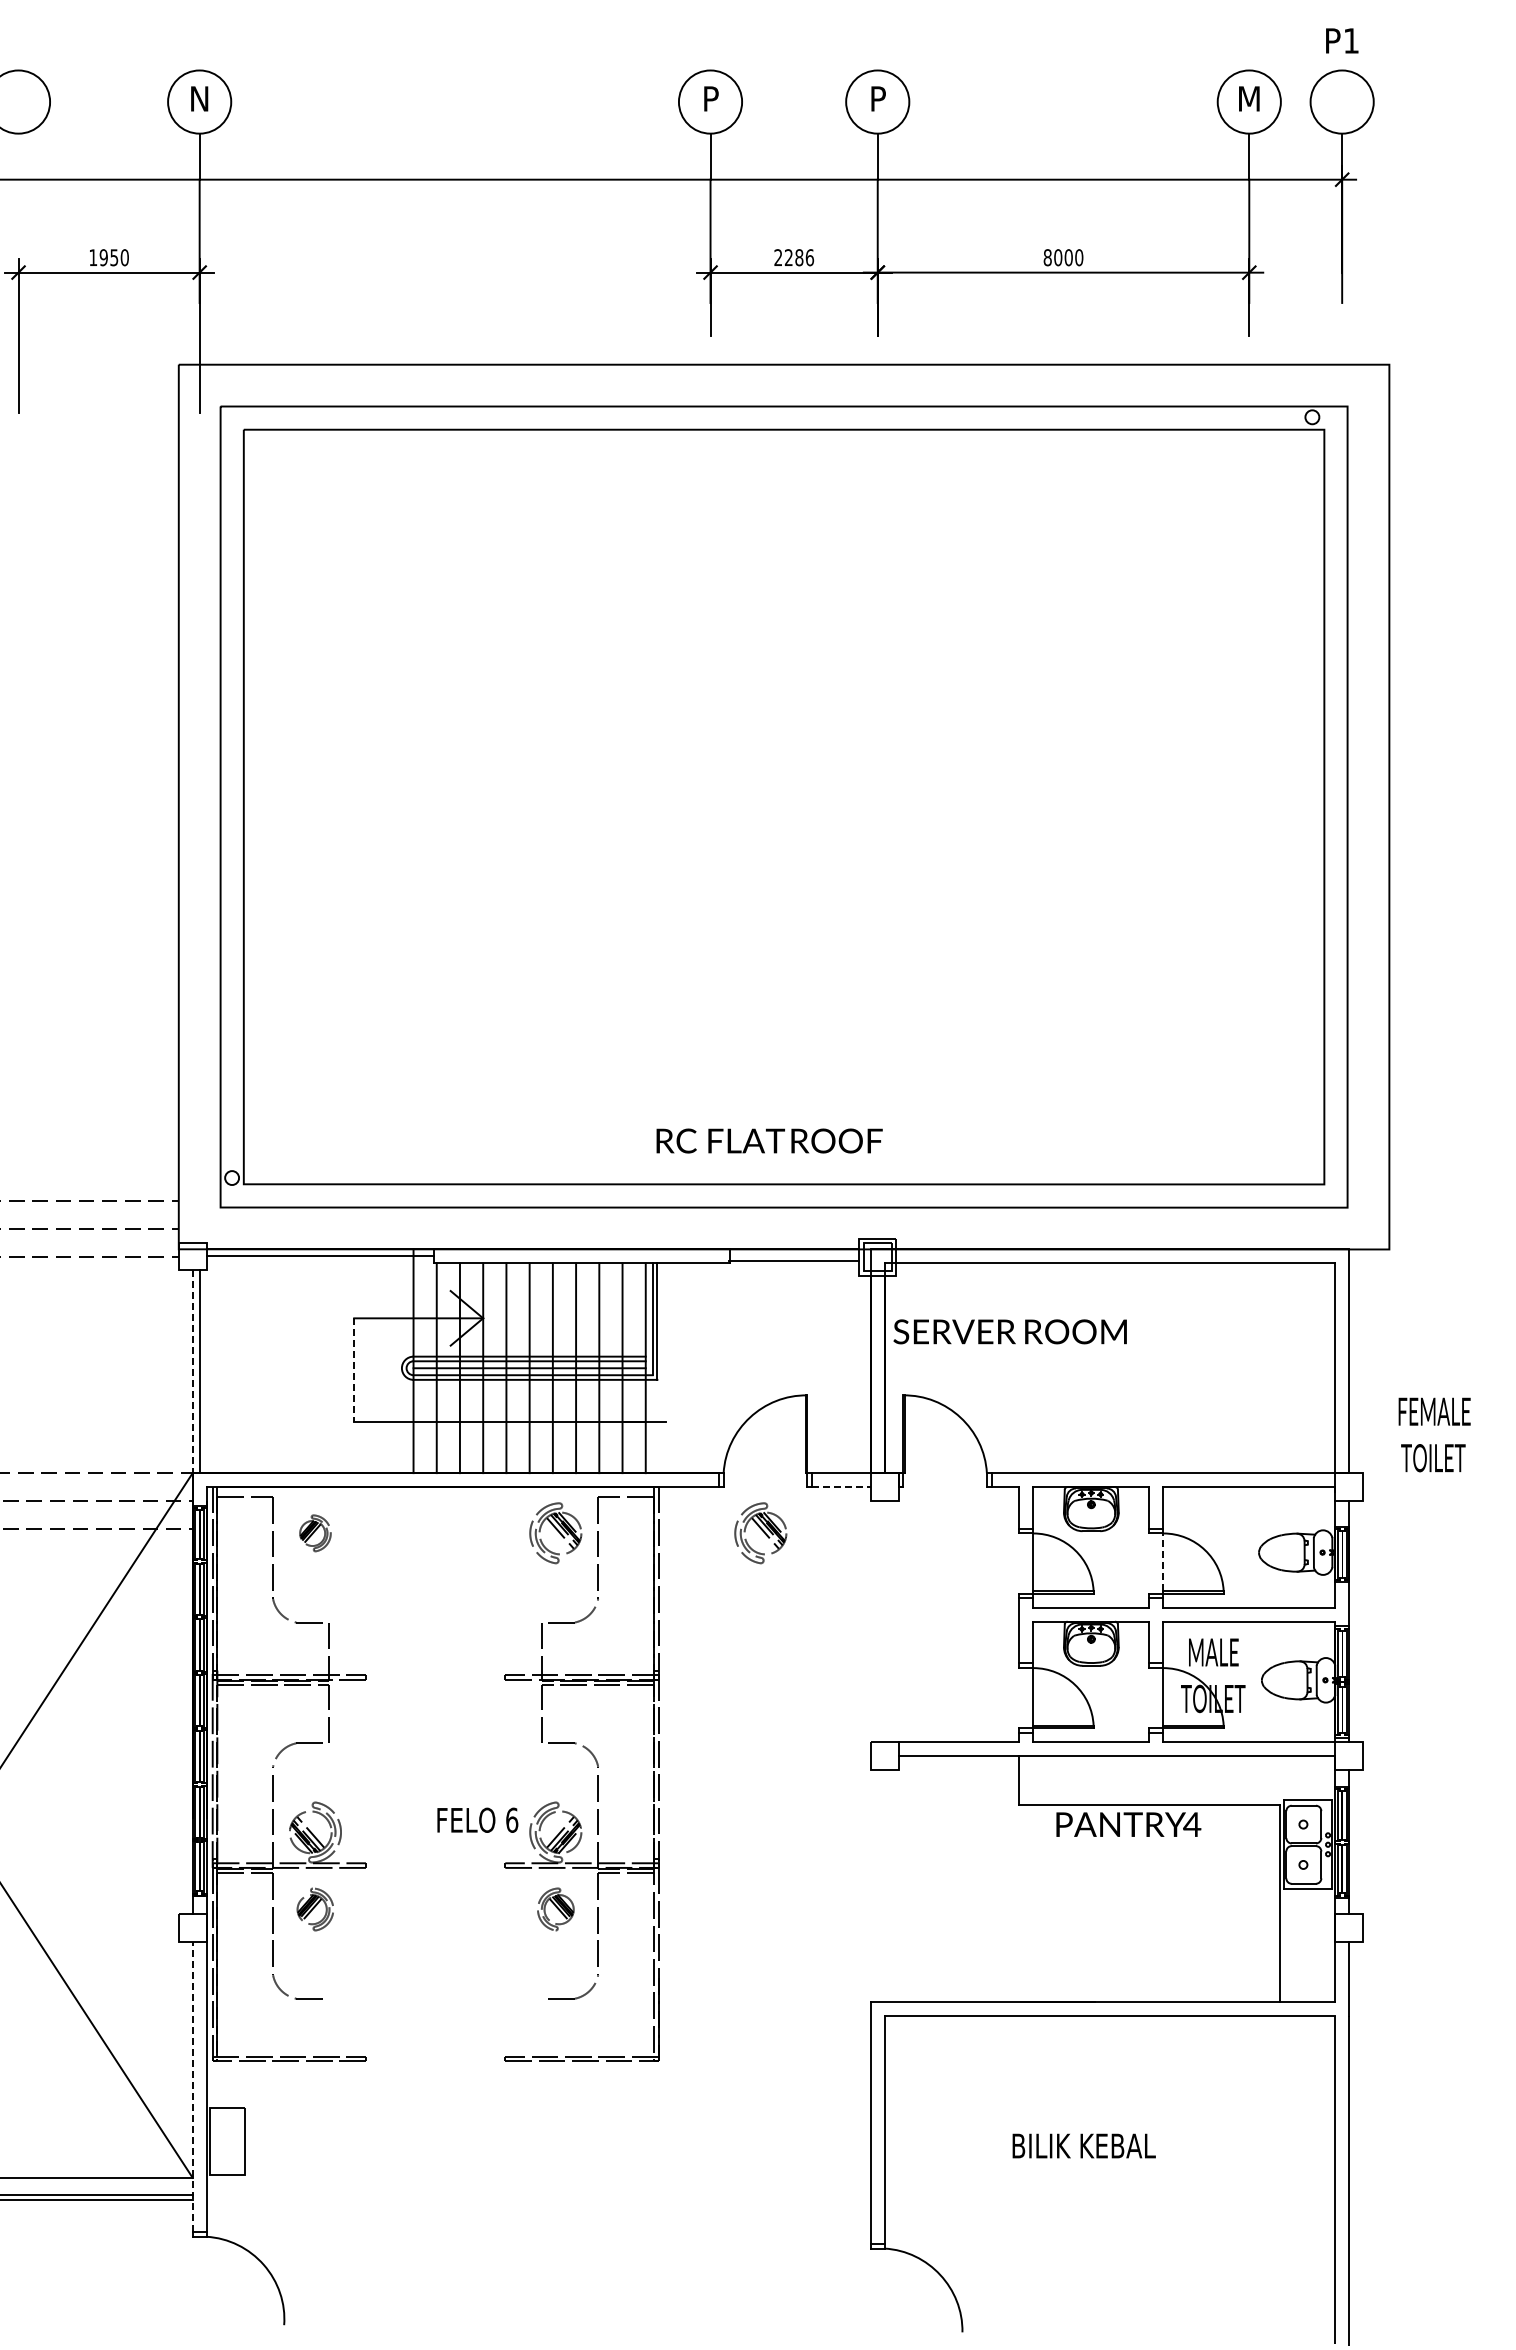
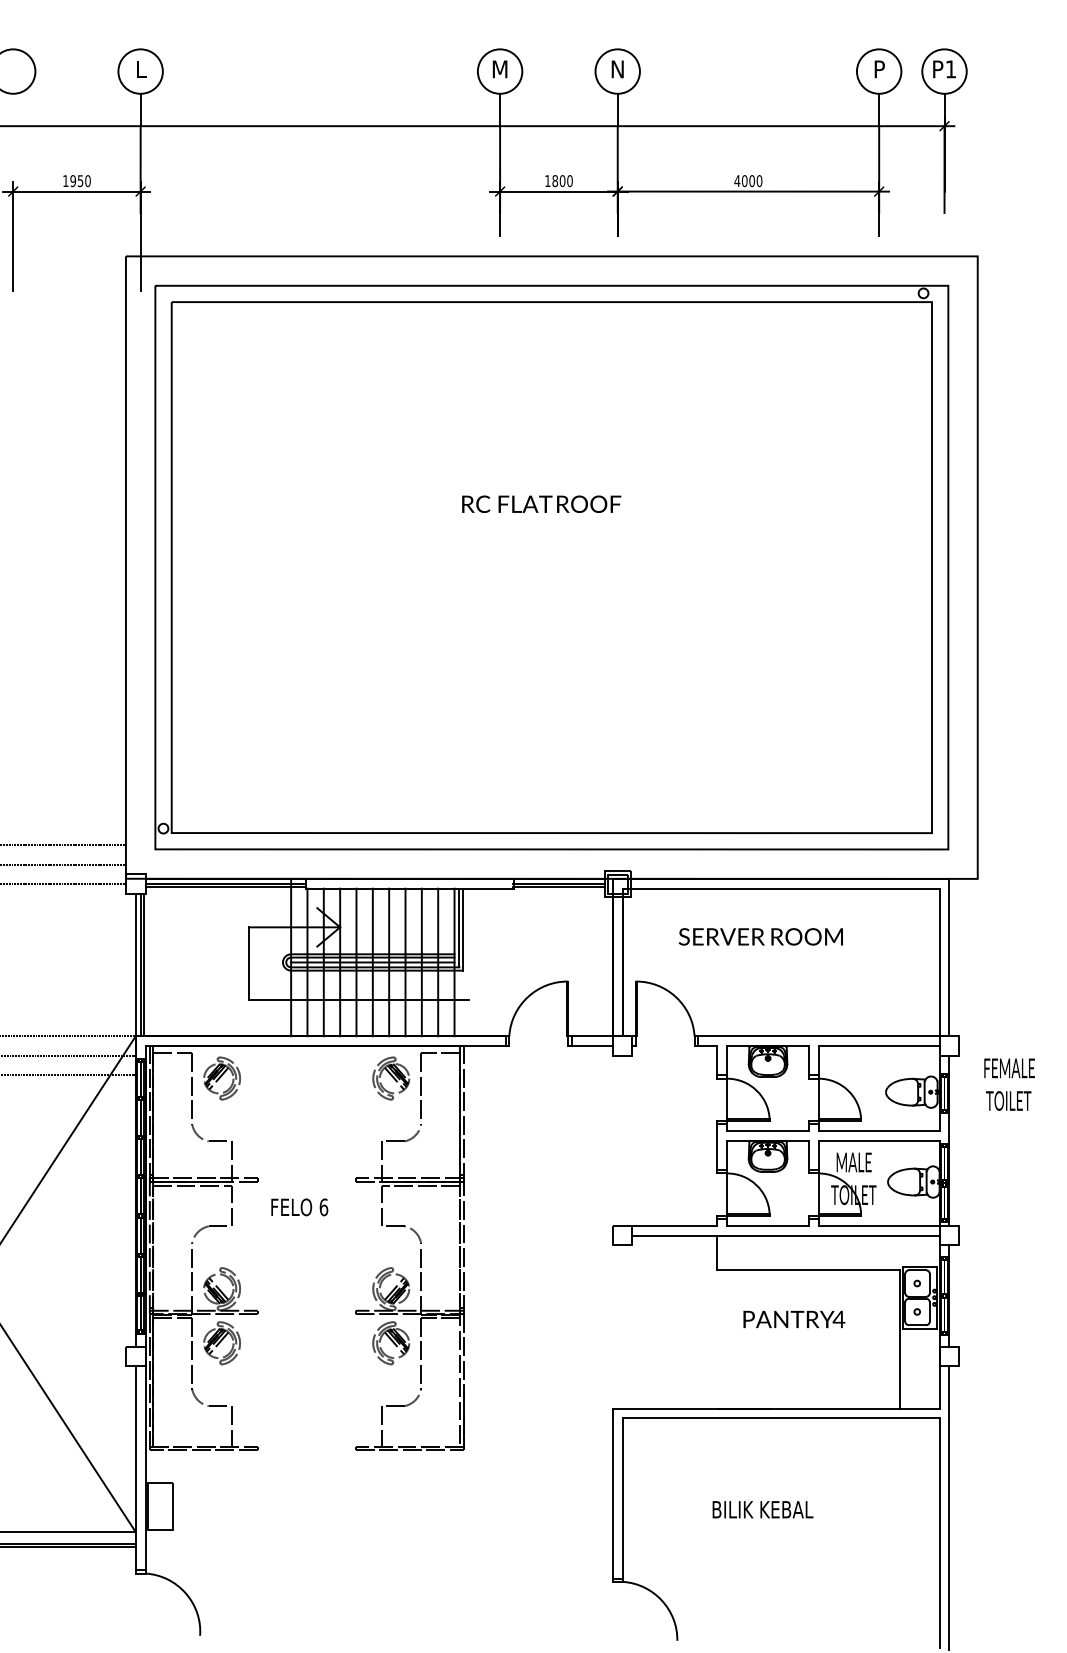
text: (1342, 40) -> (944, 69), moved
text: (199, 98) -> (140, 69), N -> L
text: (710, 98) -> (500, 69), P -> M
text: (877, 98) -> (617, 69), P -> N
text: (1249, 98) -> (879, 69), M -> P
text: (794, 257) -> (559, 180), 2286 -> 1800
text: (1047, 257) -> (737, 180), 8000 -> 4000
text: (769, 1140) -> (541, 503), moved
line: (794, 1256) -> (559, 883), added
line: (320, 1261) -> (225, 887), added
text: (1009, 1331) -> (760, 936), moved
line: (354, 1370) -> (249, 964), dashed -> solid
line: (204, 1371) -> (144, 964), added
line: (192, 1372) -> (135, 965), dashed -> solid
text: (1434, 1434) -> (1009, 1084), moved
line: (841, 1487) -> (592, 1046), dashed -> solid
part: (315, 1533) -> (222, 1078), size x1.67
part: (760, 1533) -> (535, 1078), removed
line: (1163, 1562) -> (818, 1099), dashed -> solid
text: (477, 1819) -> (299, 1206), moved
text: (1128, 1824) -> (794, 1319), moved
part: (315, 1909) -> (222, 1343), size x1.43
part: (555, 1909) -> (391, 1343), size x1.43
line: (328, 2027) -> (231, 1426), added
line: (542, 2027) -> (381, 1426), added
line: (192, 2087) -> (135, 1468), dashed -> solid

